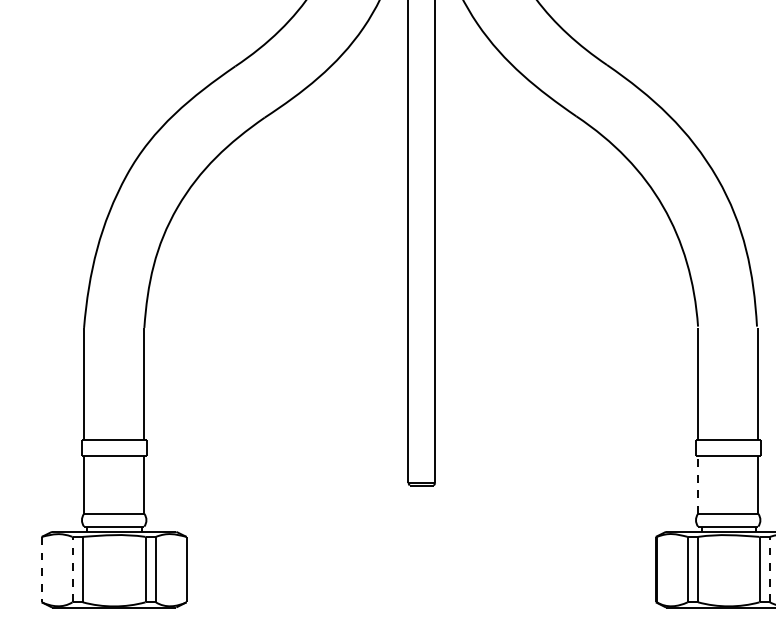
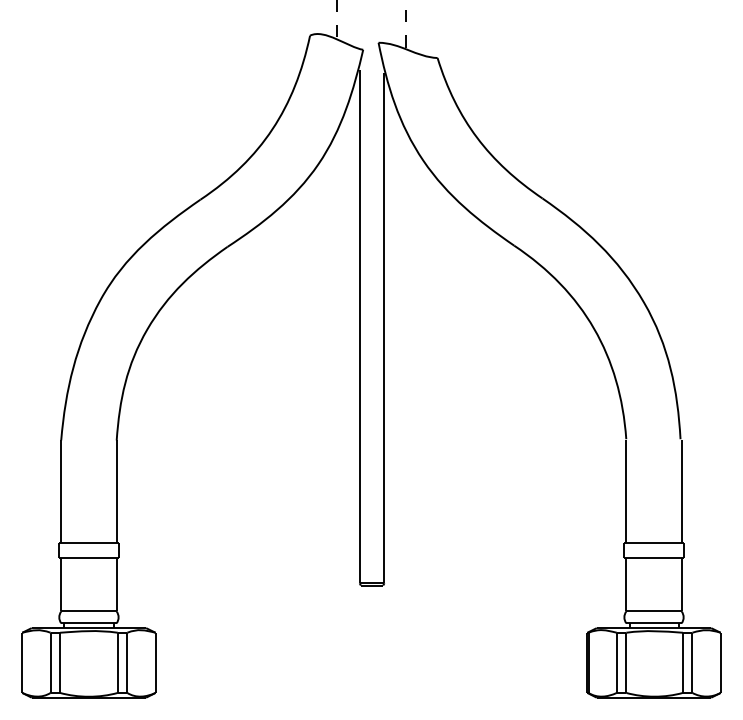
line: (698, 484) -> (626, 584), dashed -> solid
line: (72, 569) -> (50, 662), dashed -> solid
line: (770, 569) -> (692, 662), dashed -> solid
line: (41, 570) -> (22, 663), dashed -> solid

